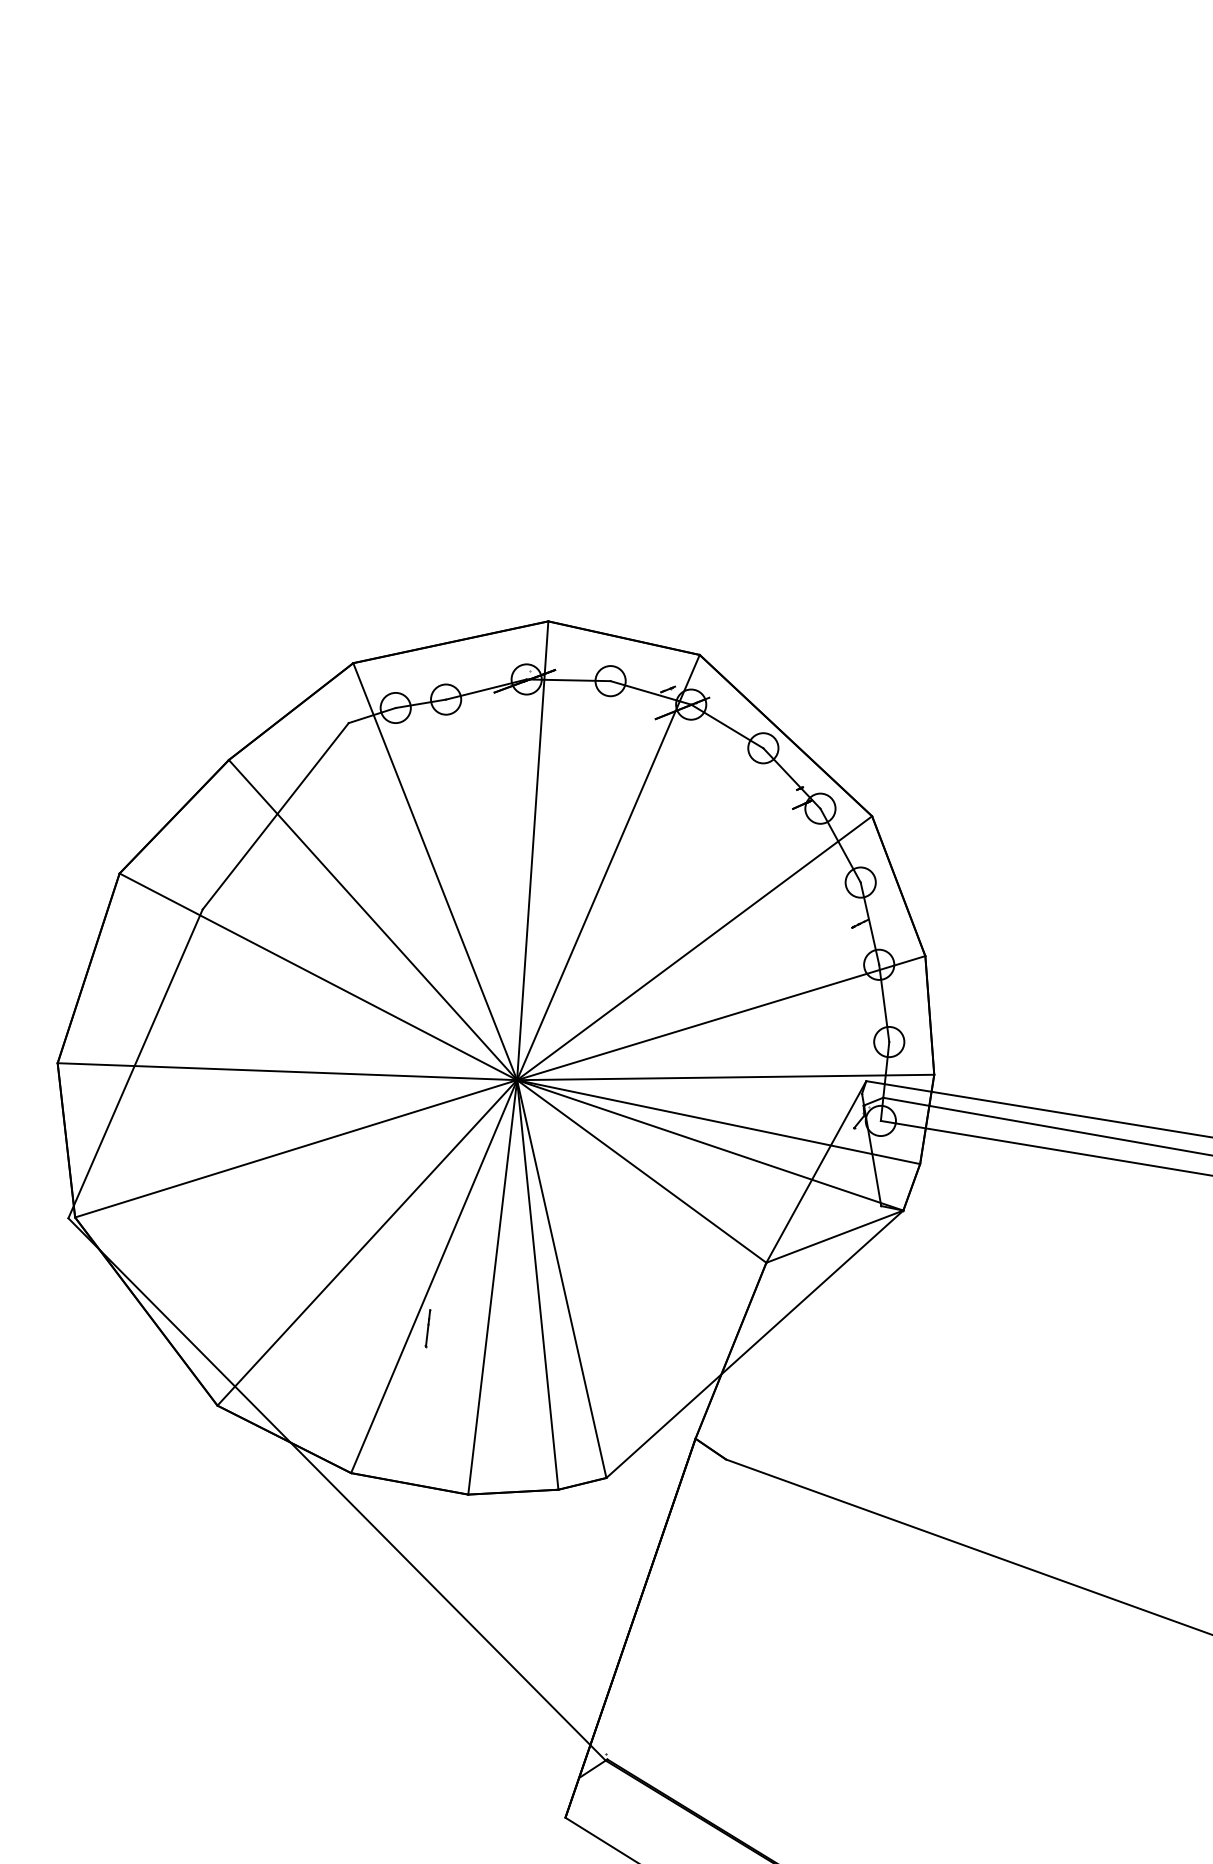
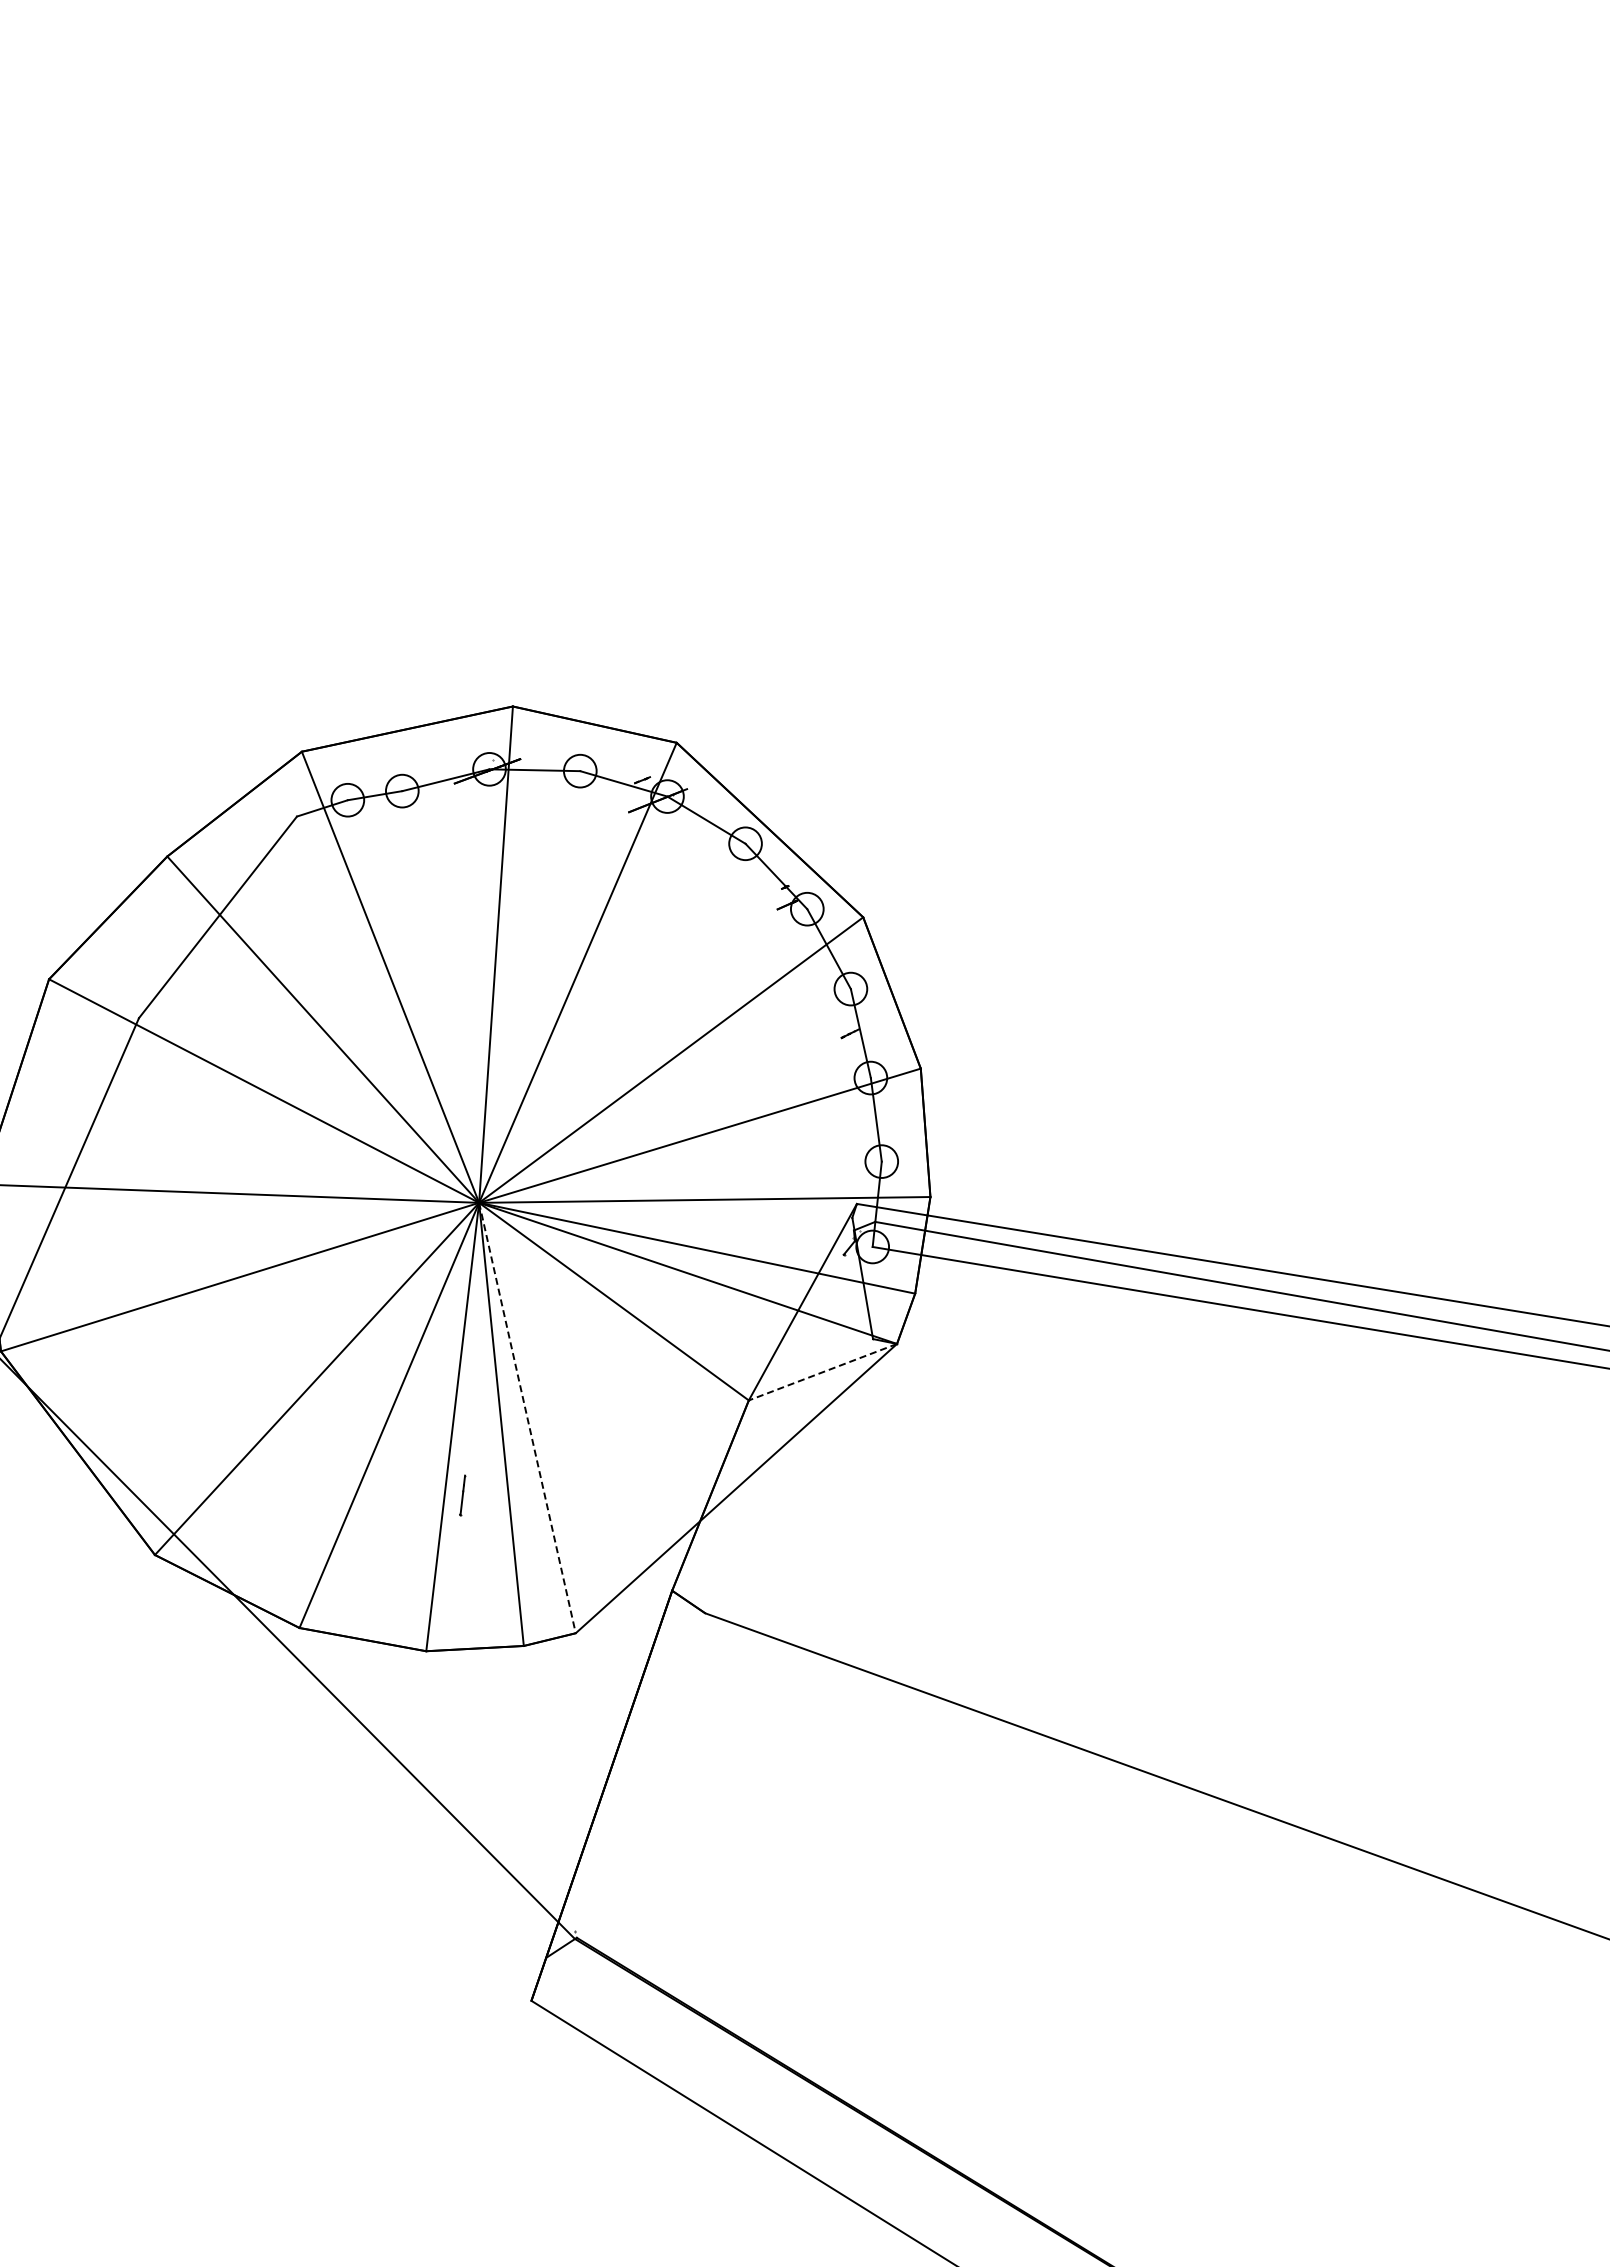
line: (834, 1236) -> (822, 1372), solid -> dashed
line: (561, 1279) -> (527, 1418), solid -> dashed
line: (427, 1328) -> (462, 1495), moved

